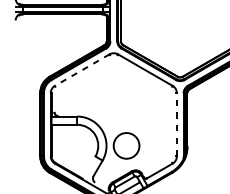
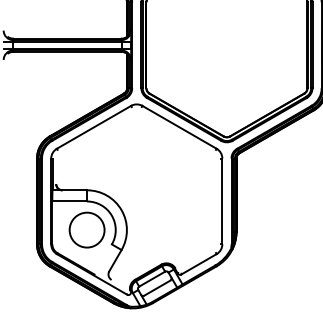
line: (82, 70) -> (94, 127), dashed -> solid
line: (176, 124) -> (222, 201), dashed -> solid
circle: (126, 145) -> (86, 229), moved

